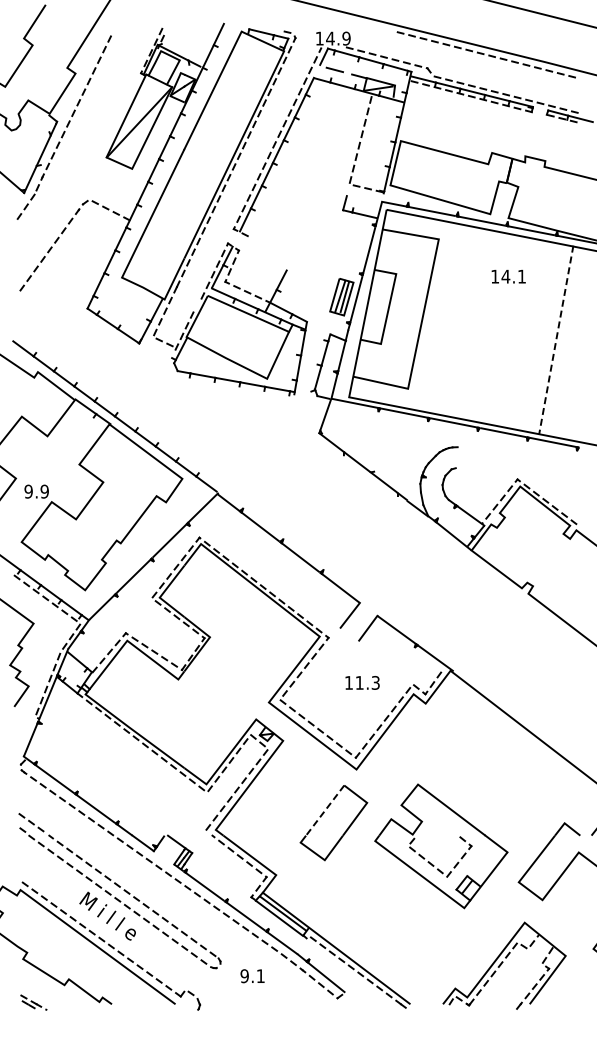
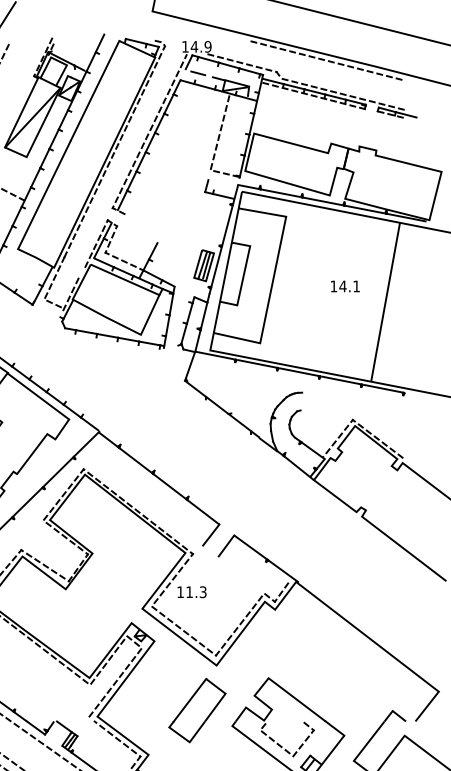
text: (508, 276) -> (345, 286), moved
line: (556, 340) -> (385, 302), dashed -> solid
text: (362, 682) -> (191, 591), moved
line: (325, 810) -> (190, 700), dashed -> solid

